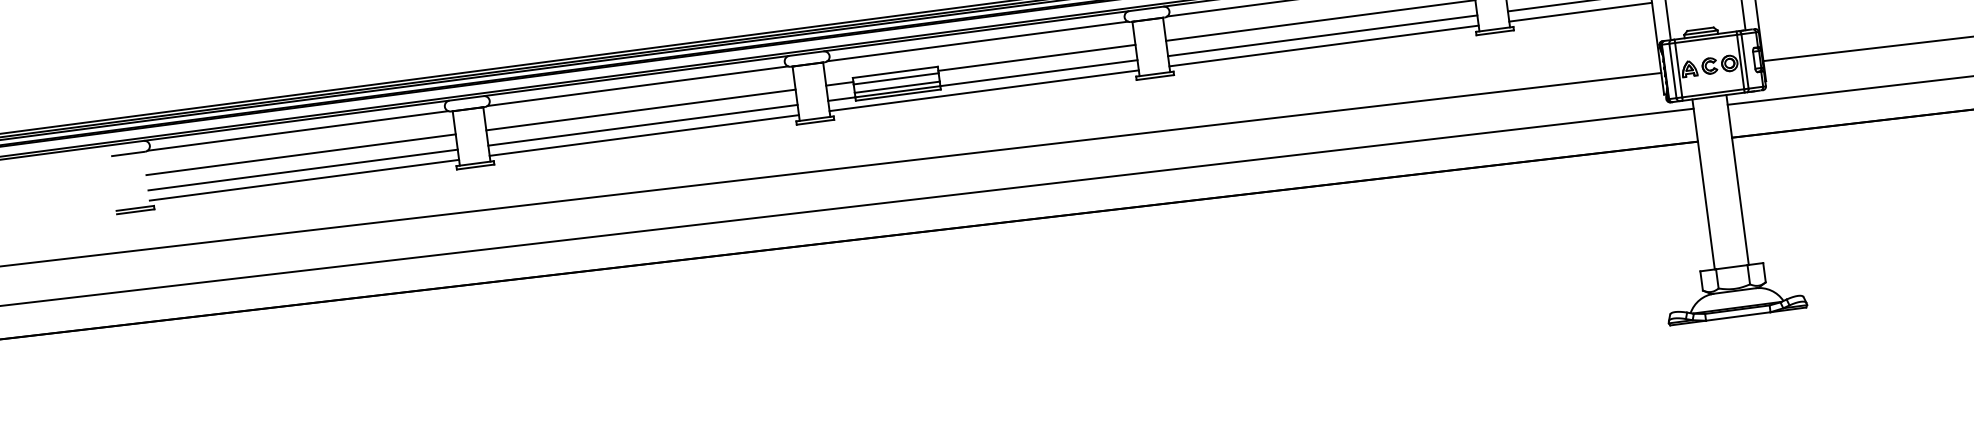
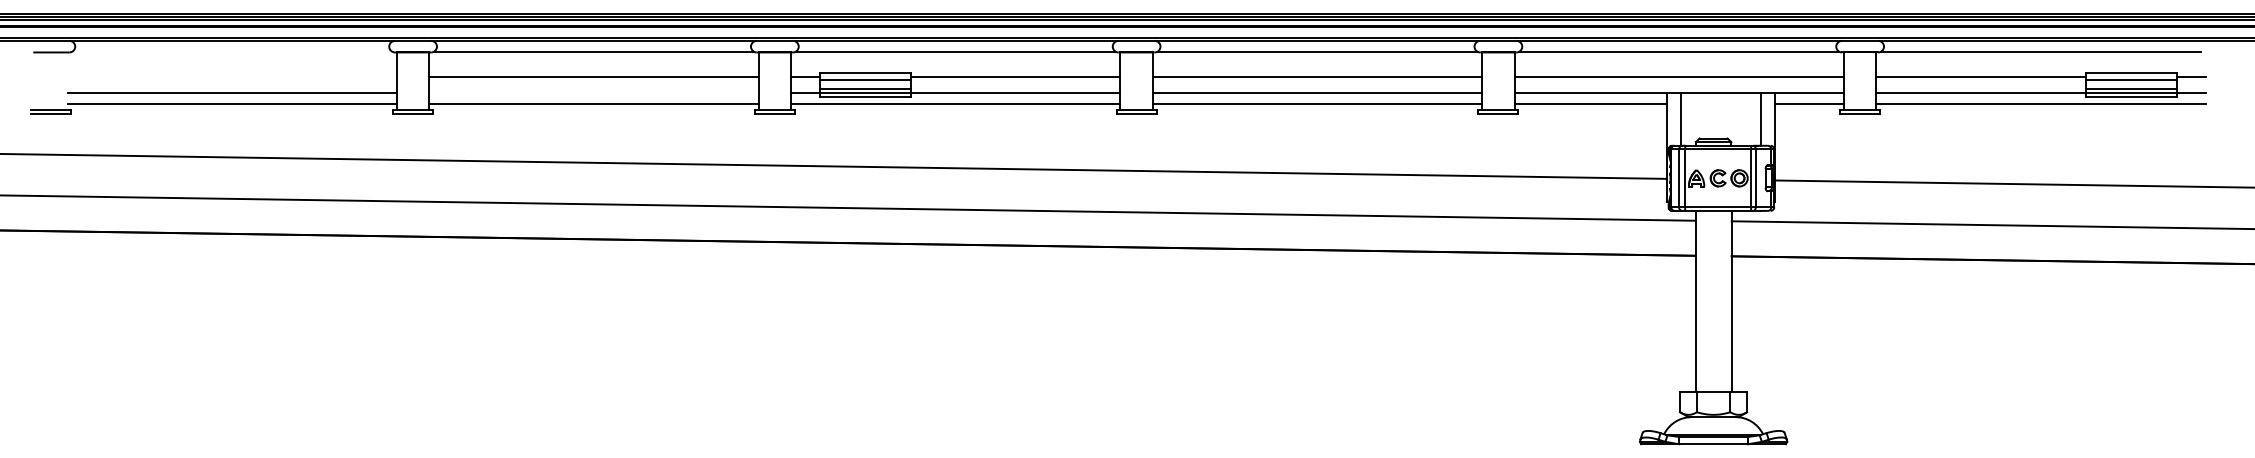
line: (642, 125) -> (593, 93), removed
line: (298, 130) -> (232, 51), removed
line: (300, 155) -> (231, 77), removed

